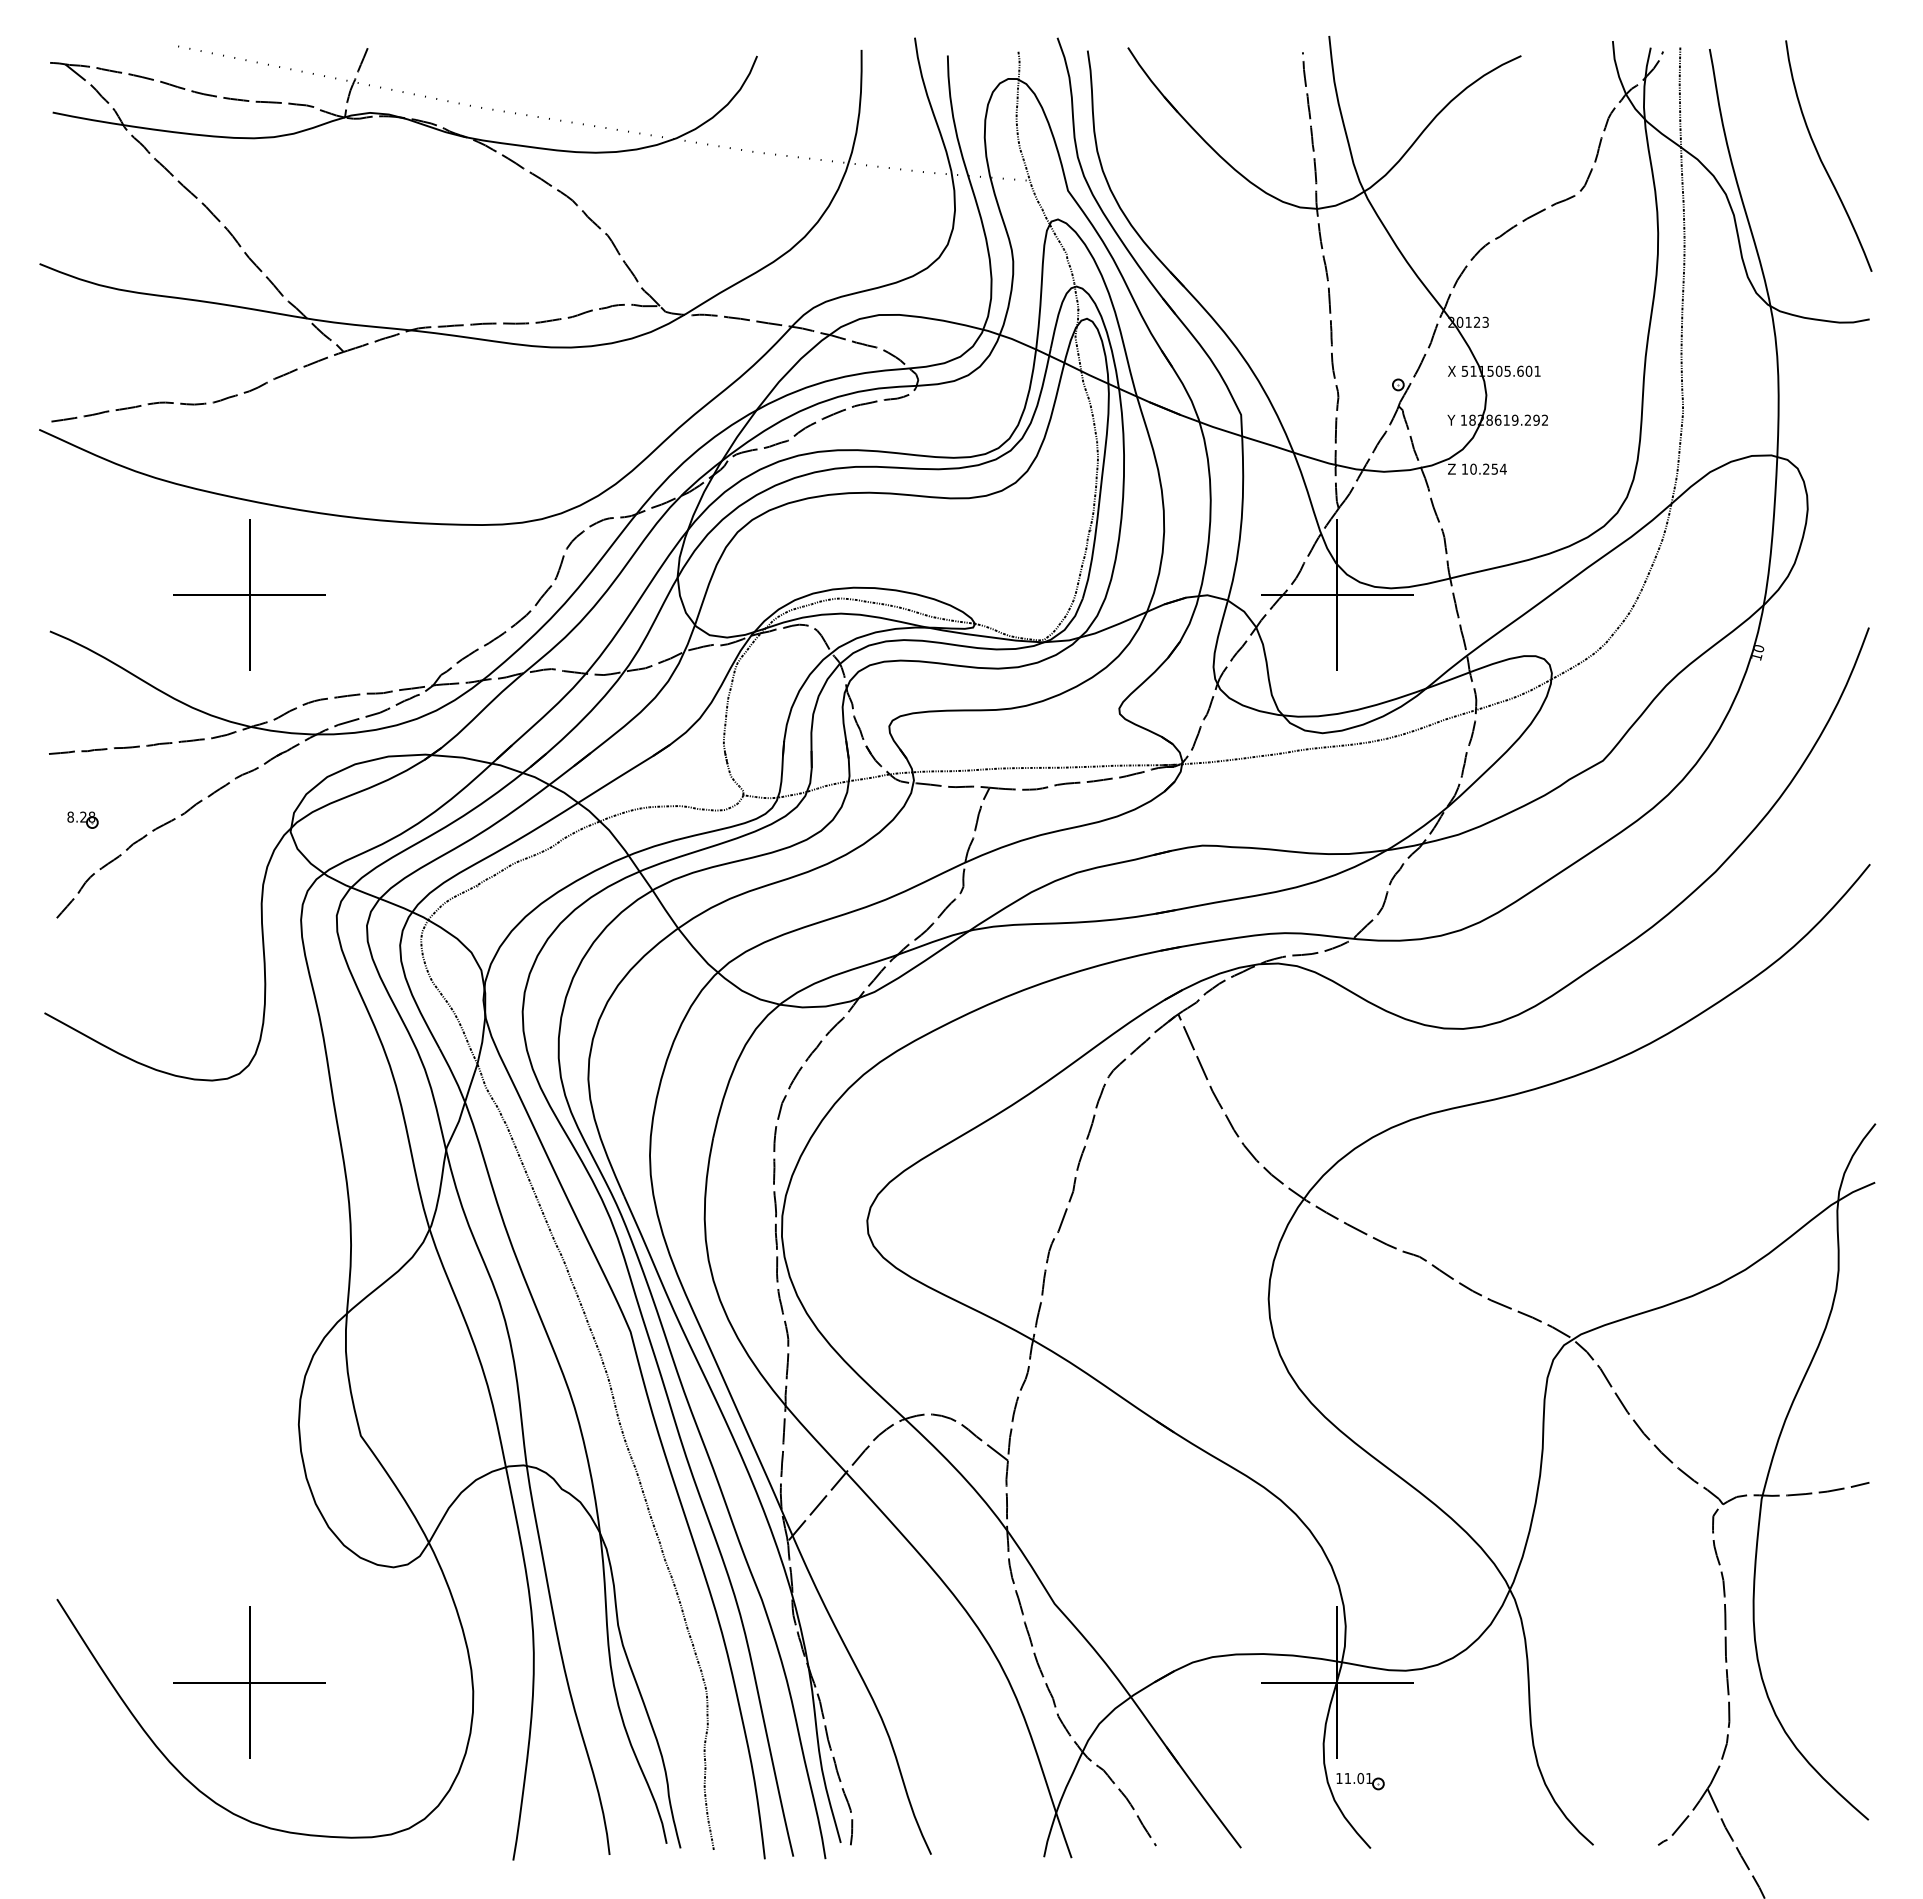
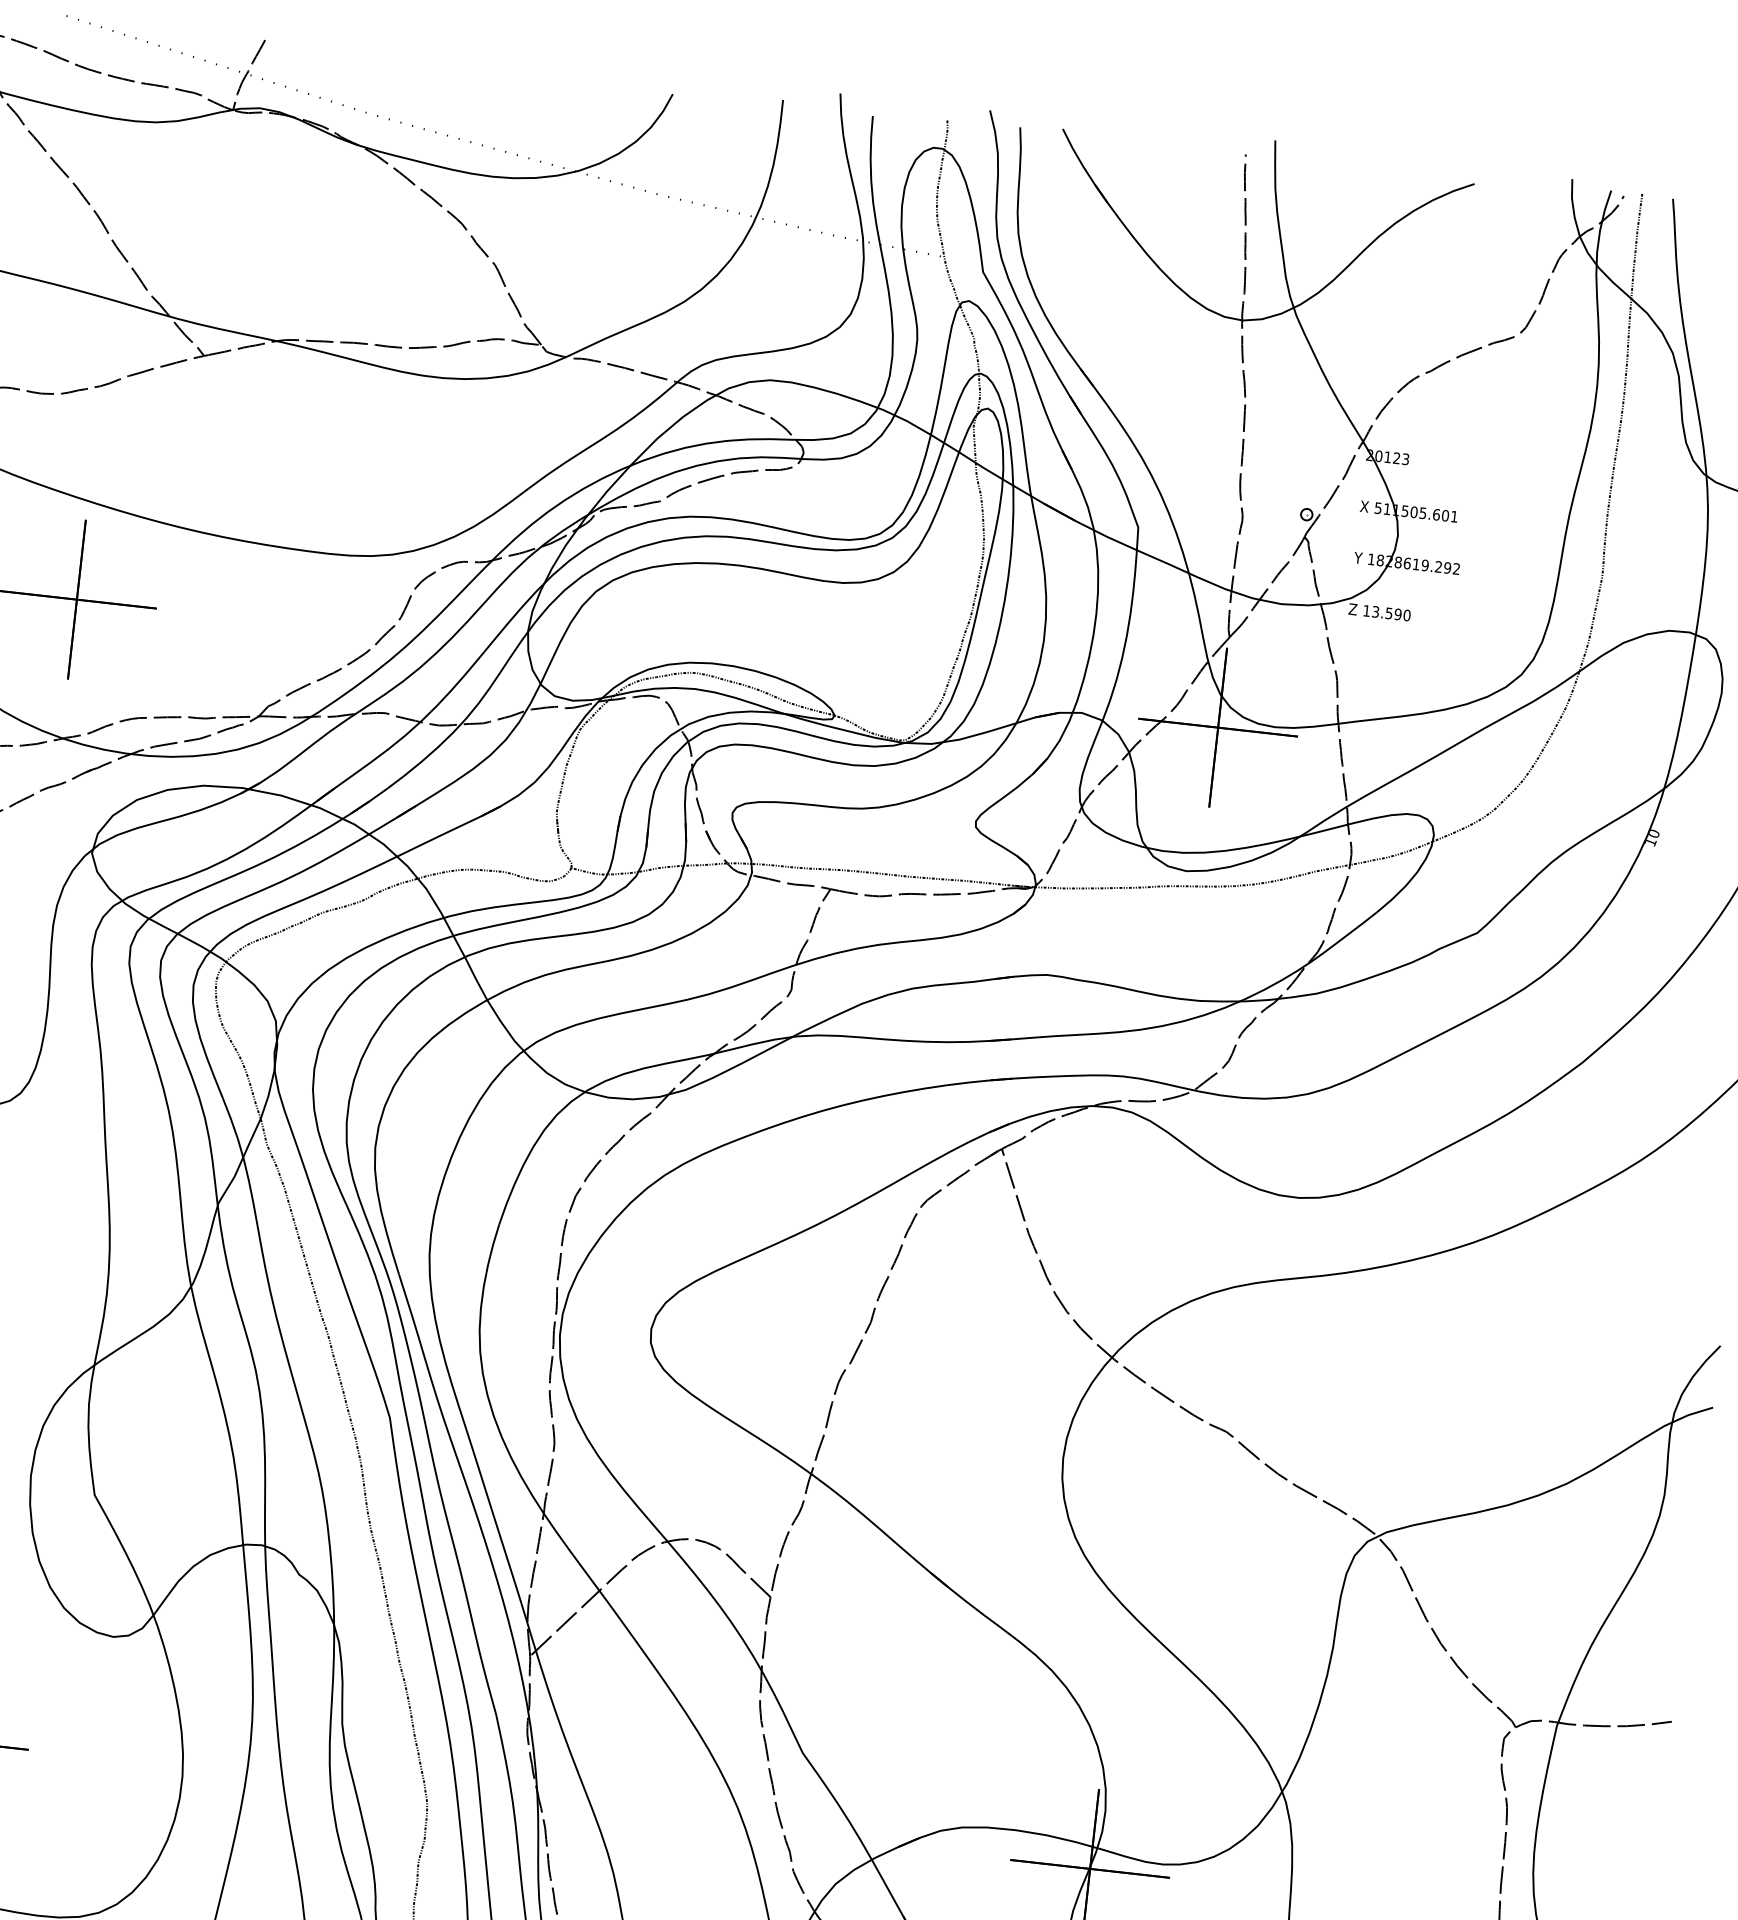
text: (1488, 468) -> (1391, 612), 10.254 -> 13.590

